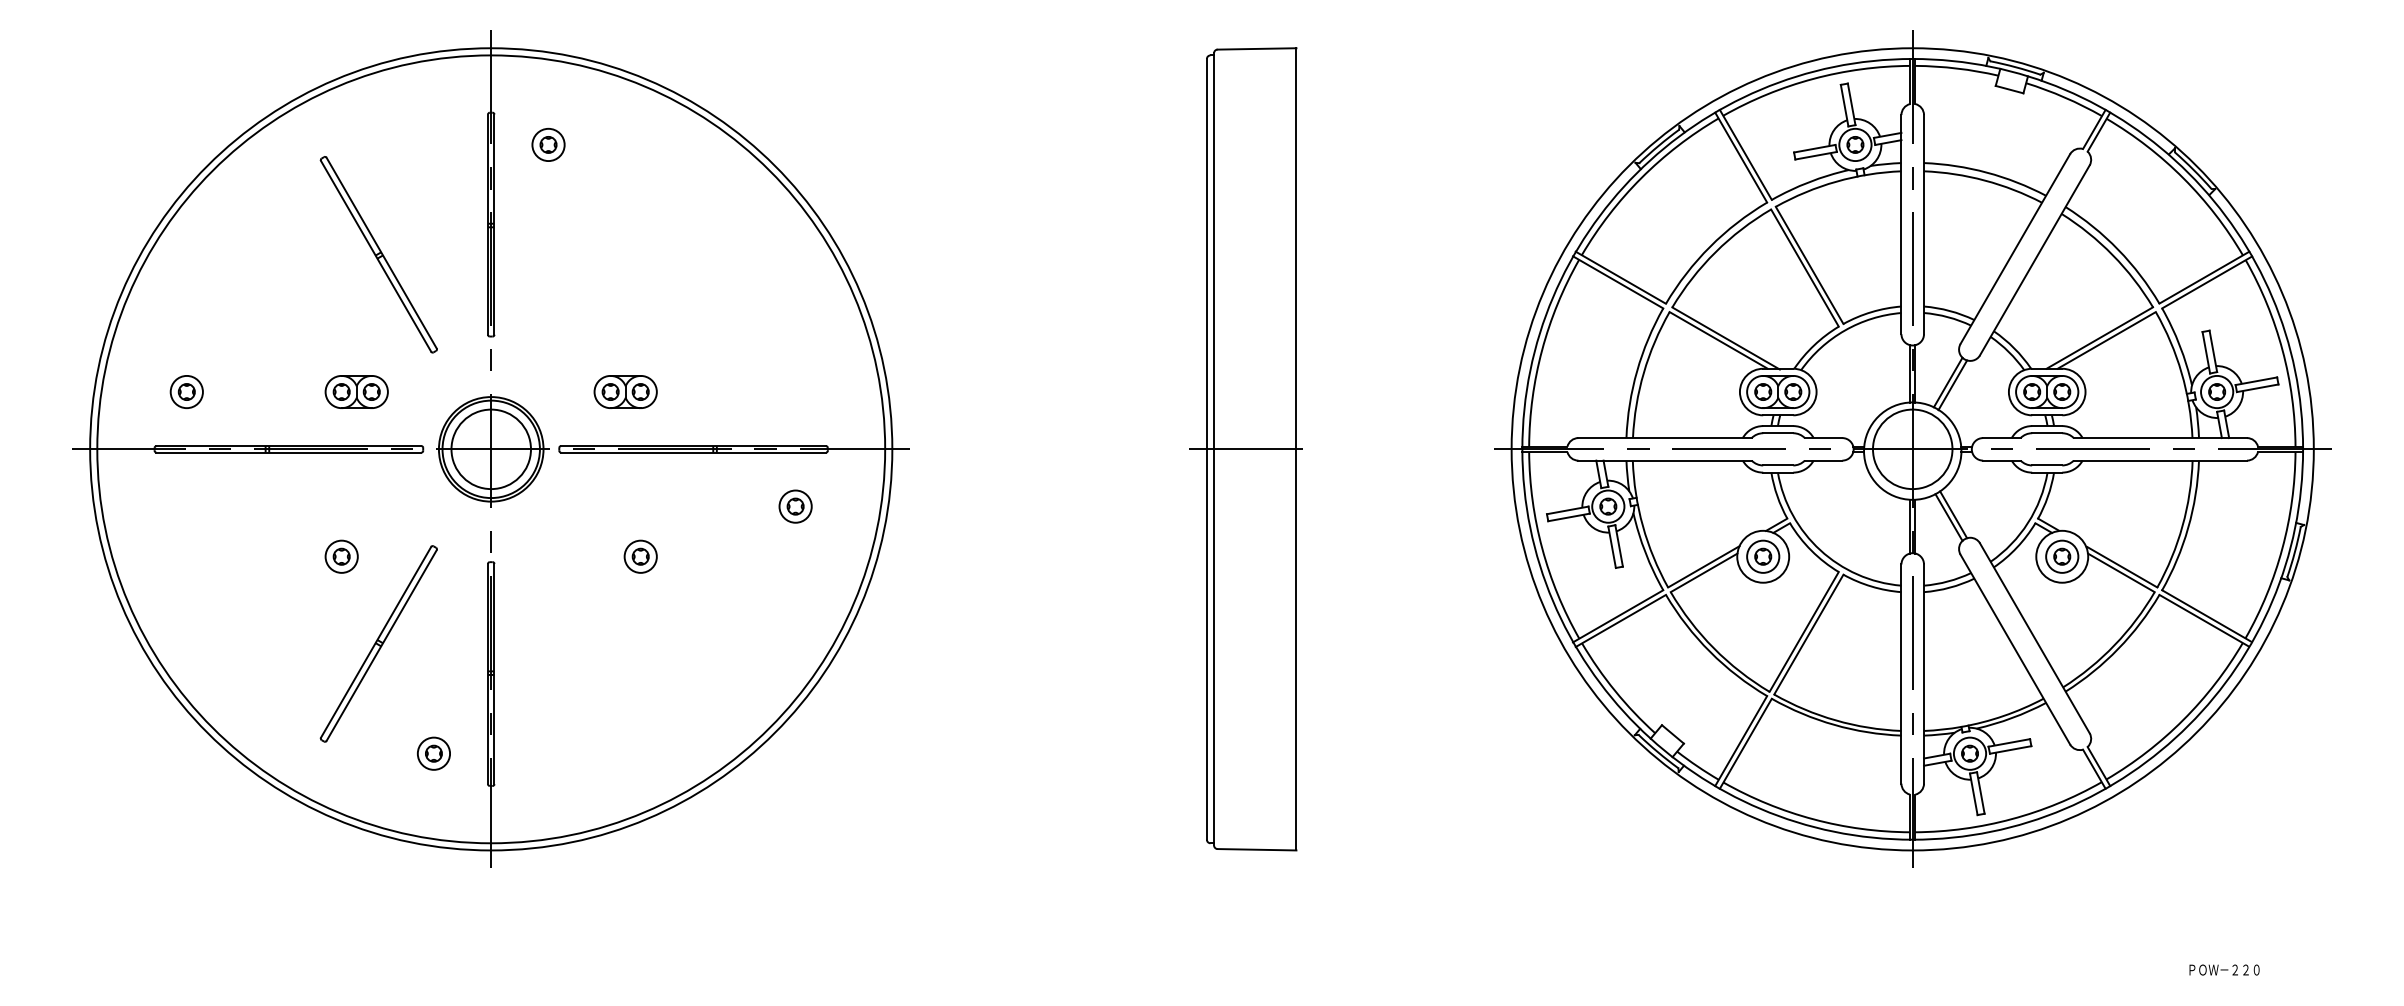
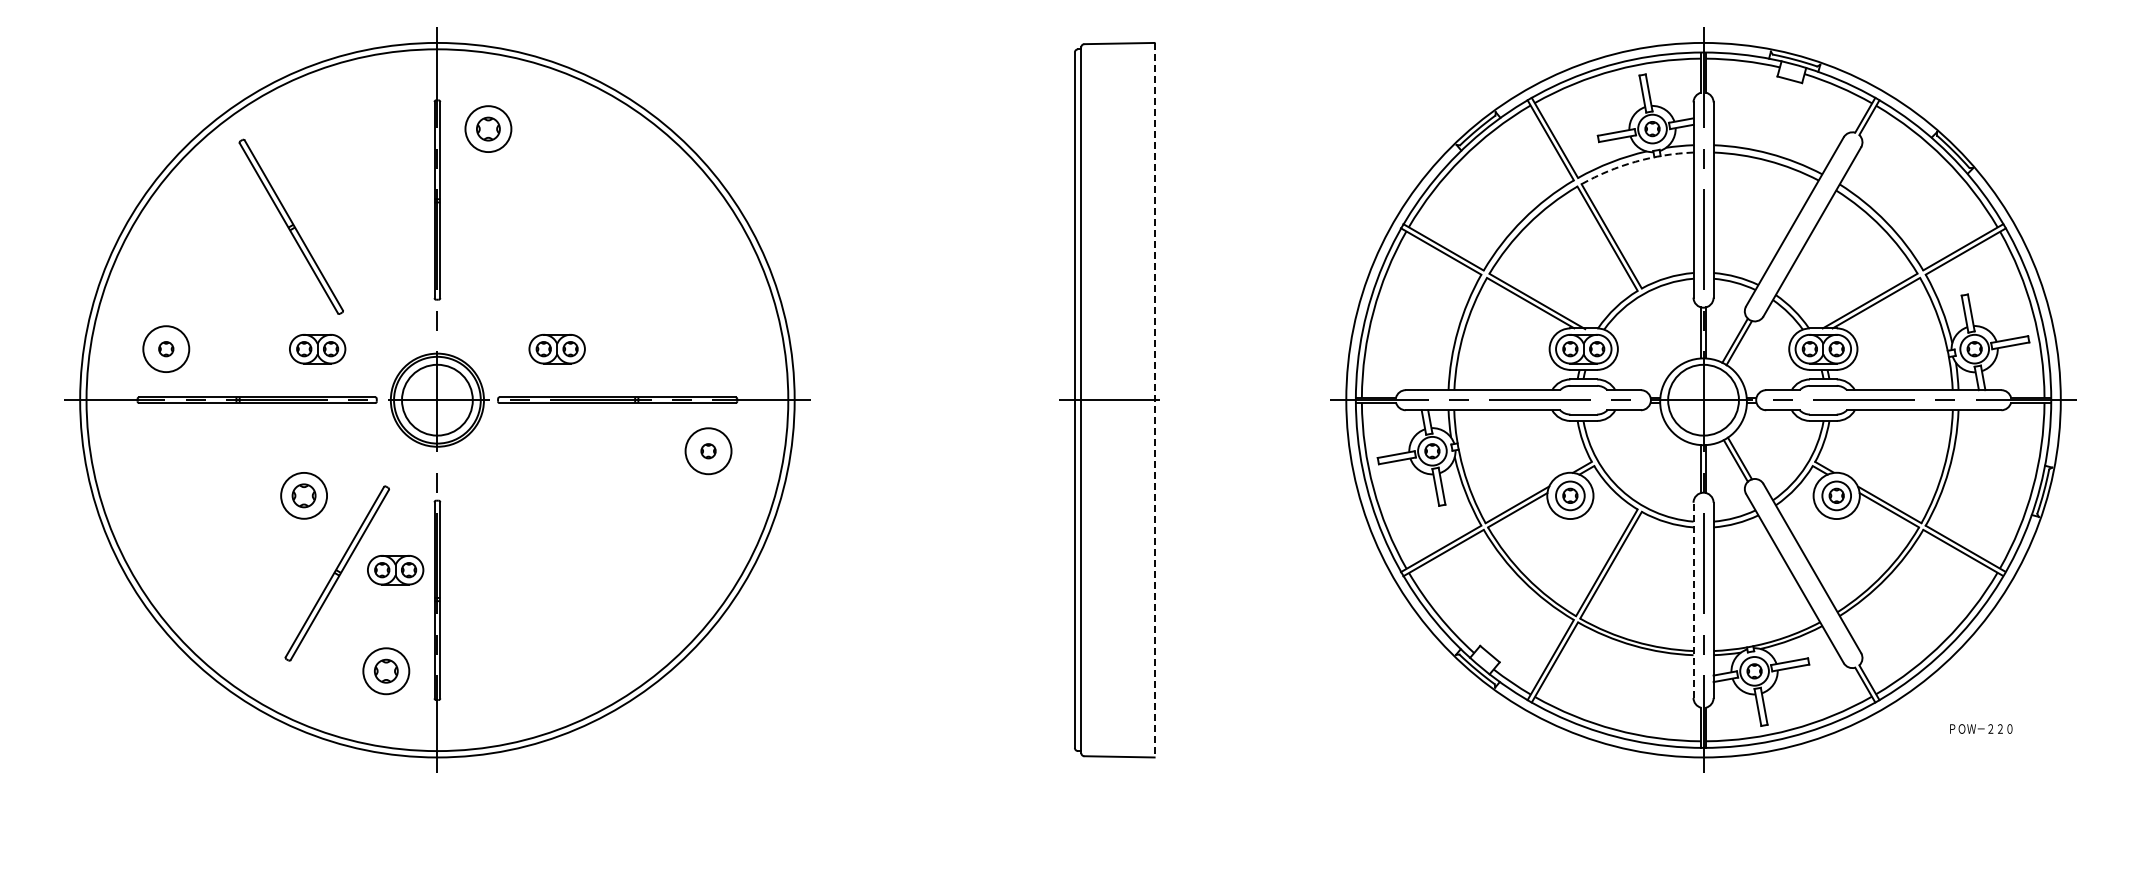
part: (548, 144) -> (488, 128), size x1.6
arc: (1836, 181) -> (1635, 161), solid -> dashed
part: (377, 254) -> (290, 226), moved
circle: (185, 391) -> (165, 348), size x1.6
line: (1296, 449) -> (1154, 400), solid -> dashed
circle: (795, 505) -> (708, 450), size x1.6
part: (342, 556) -> (304, 495), size x1.6
part: (640, 556) -> (570, 495), removed
part: (444, 640) -> (395, 570), added
line: (1901, 674) -> (1693, 600), solid -> dashed
part: (434, 753) -> (386, 671), size x1.6
text: (2224, 969) -> (1981, 728), moved

